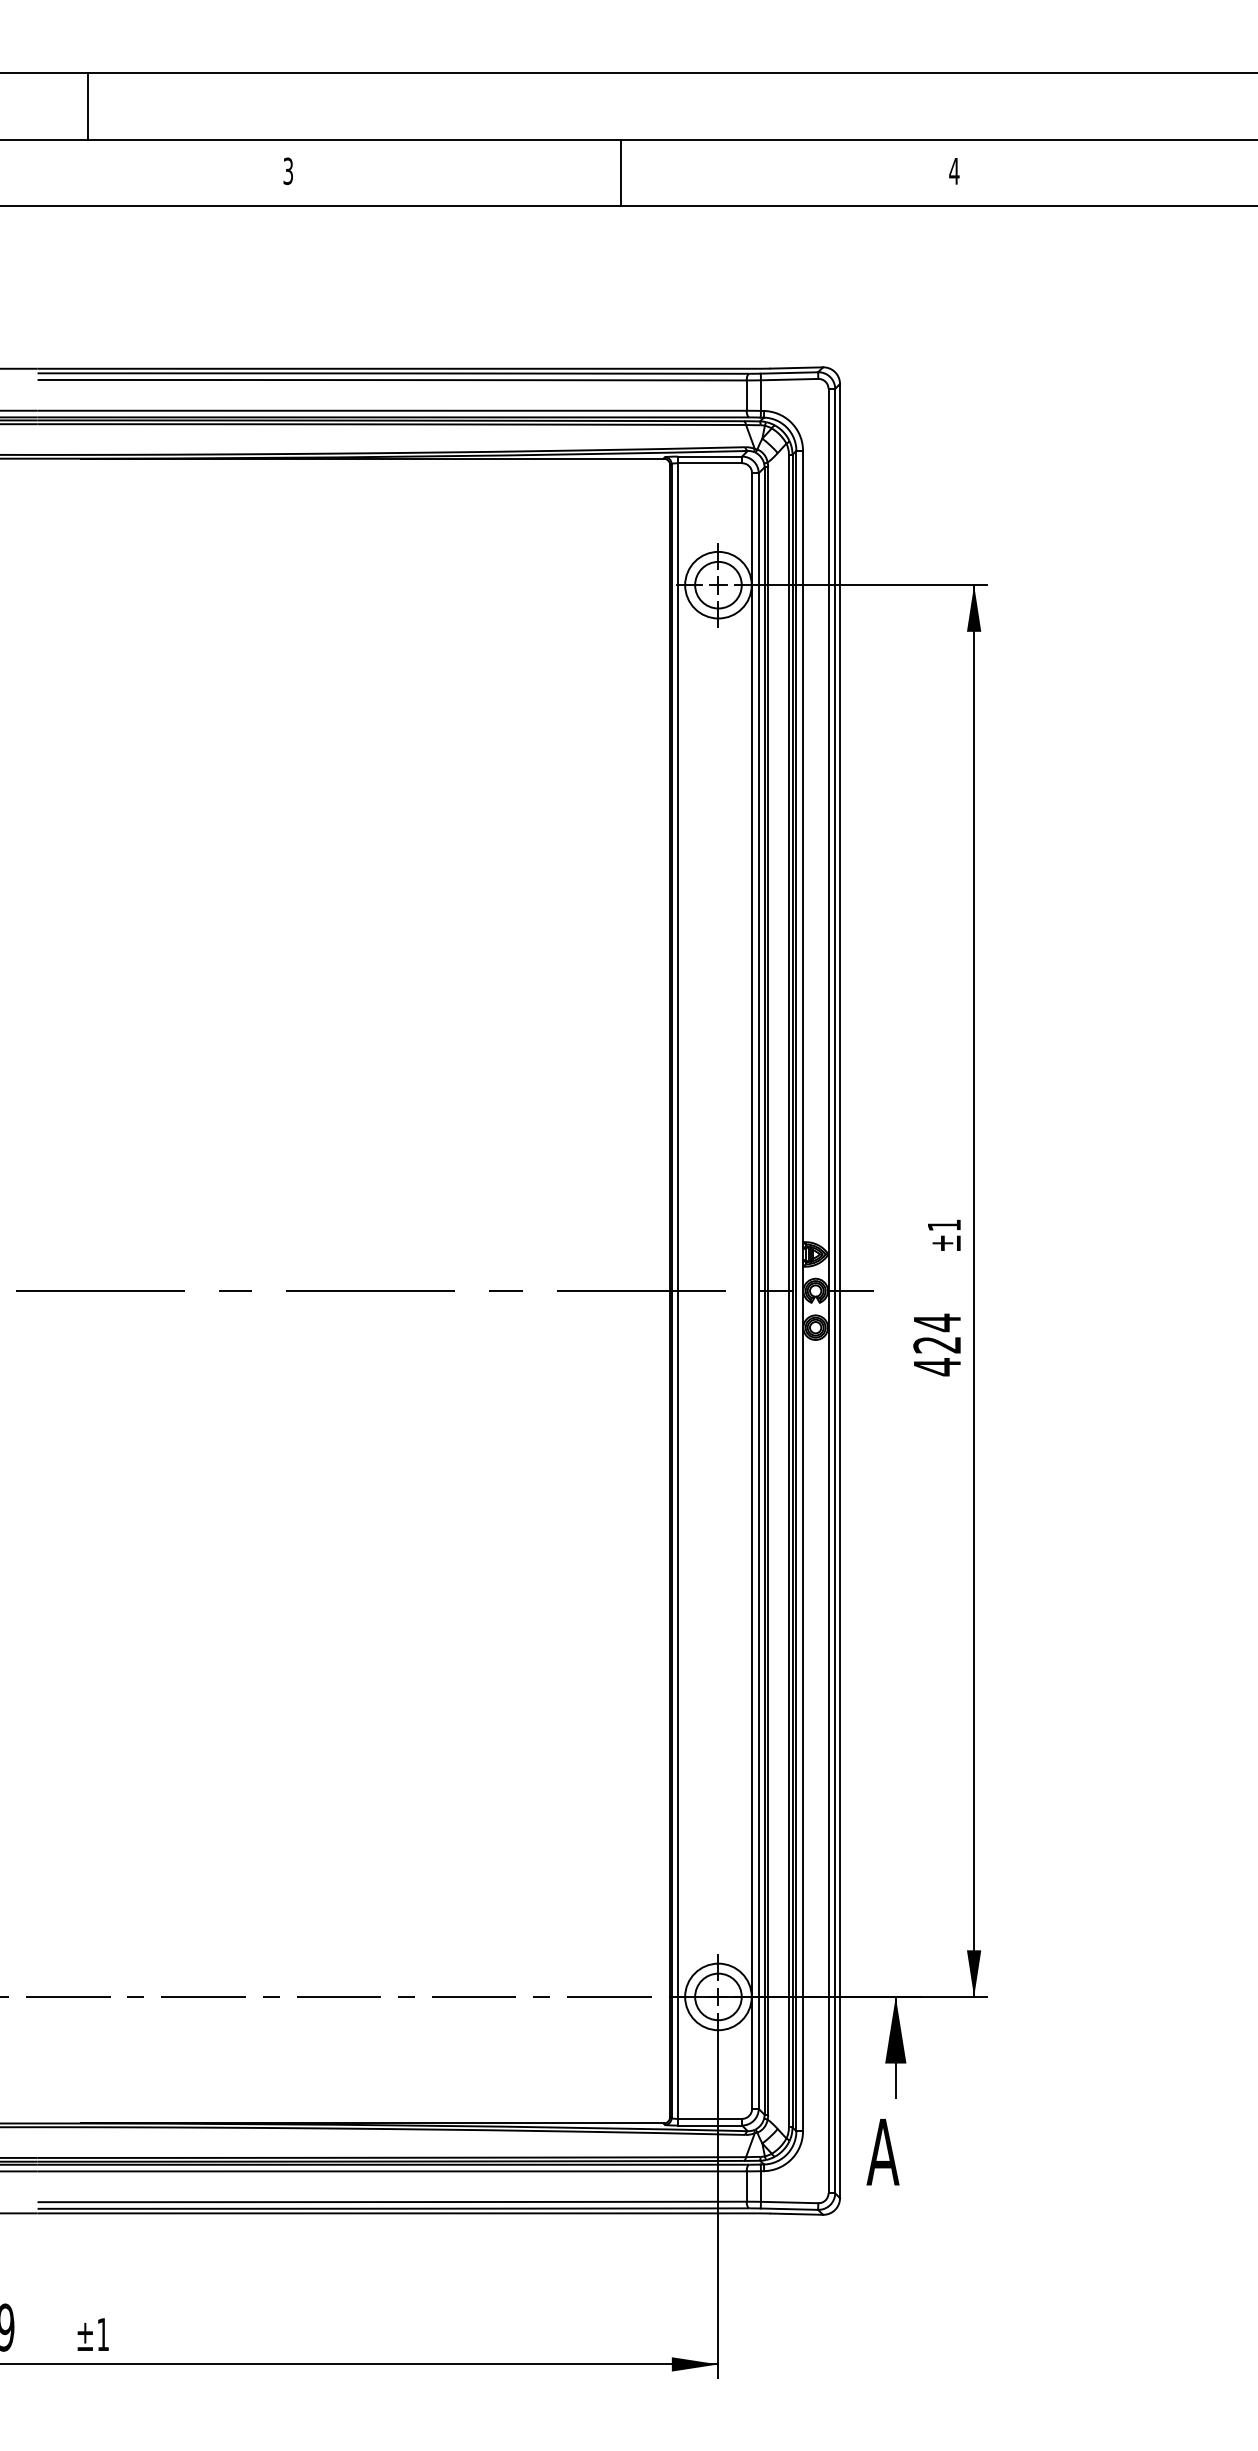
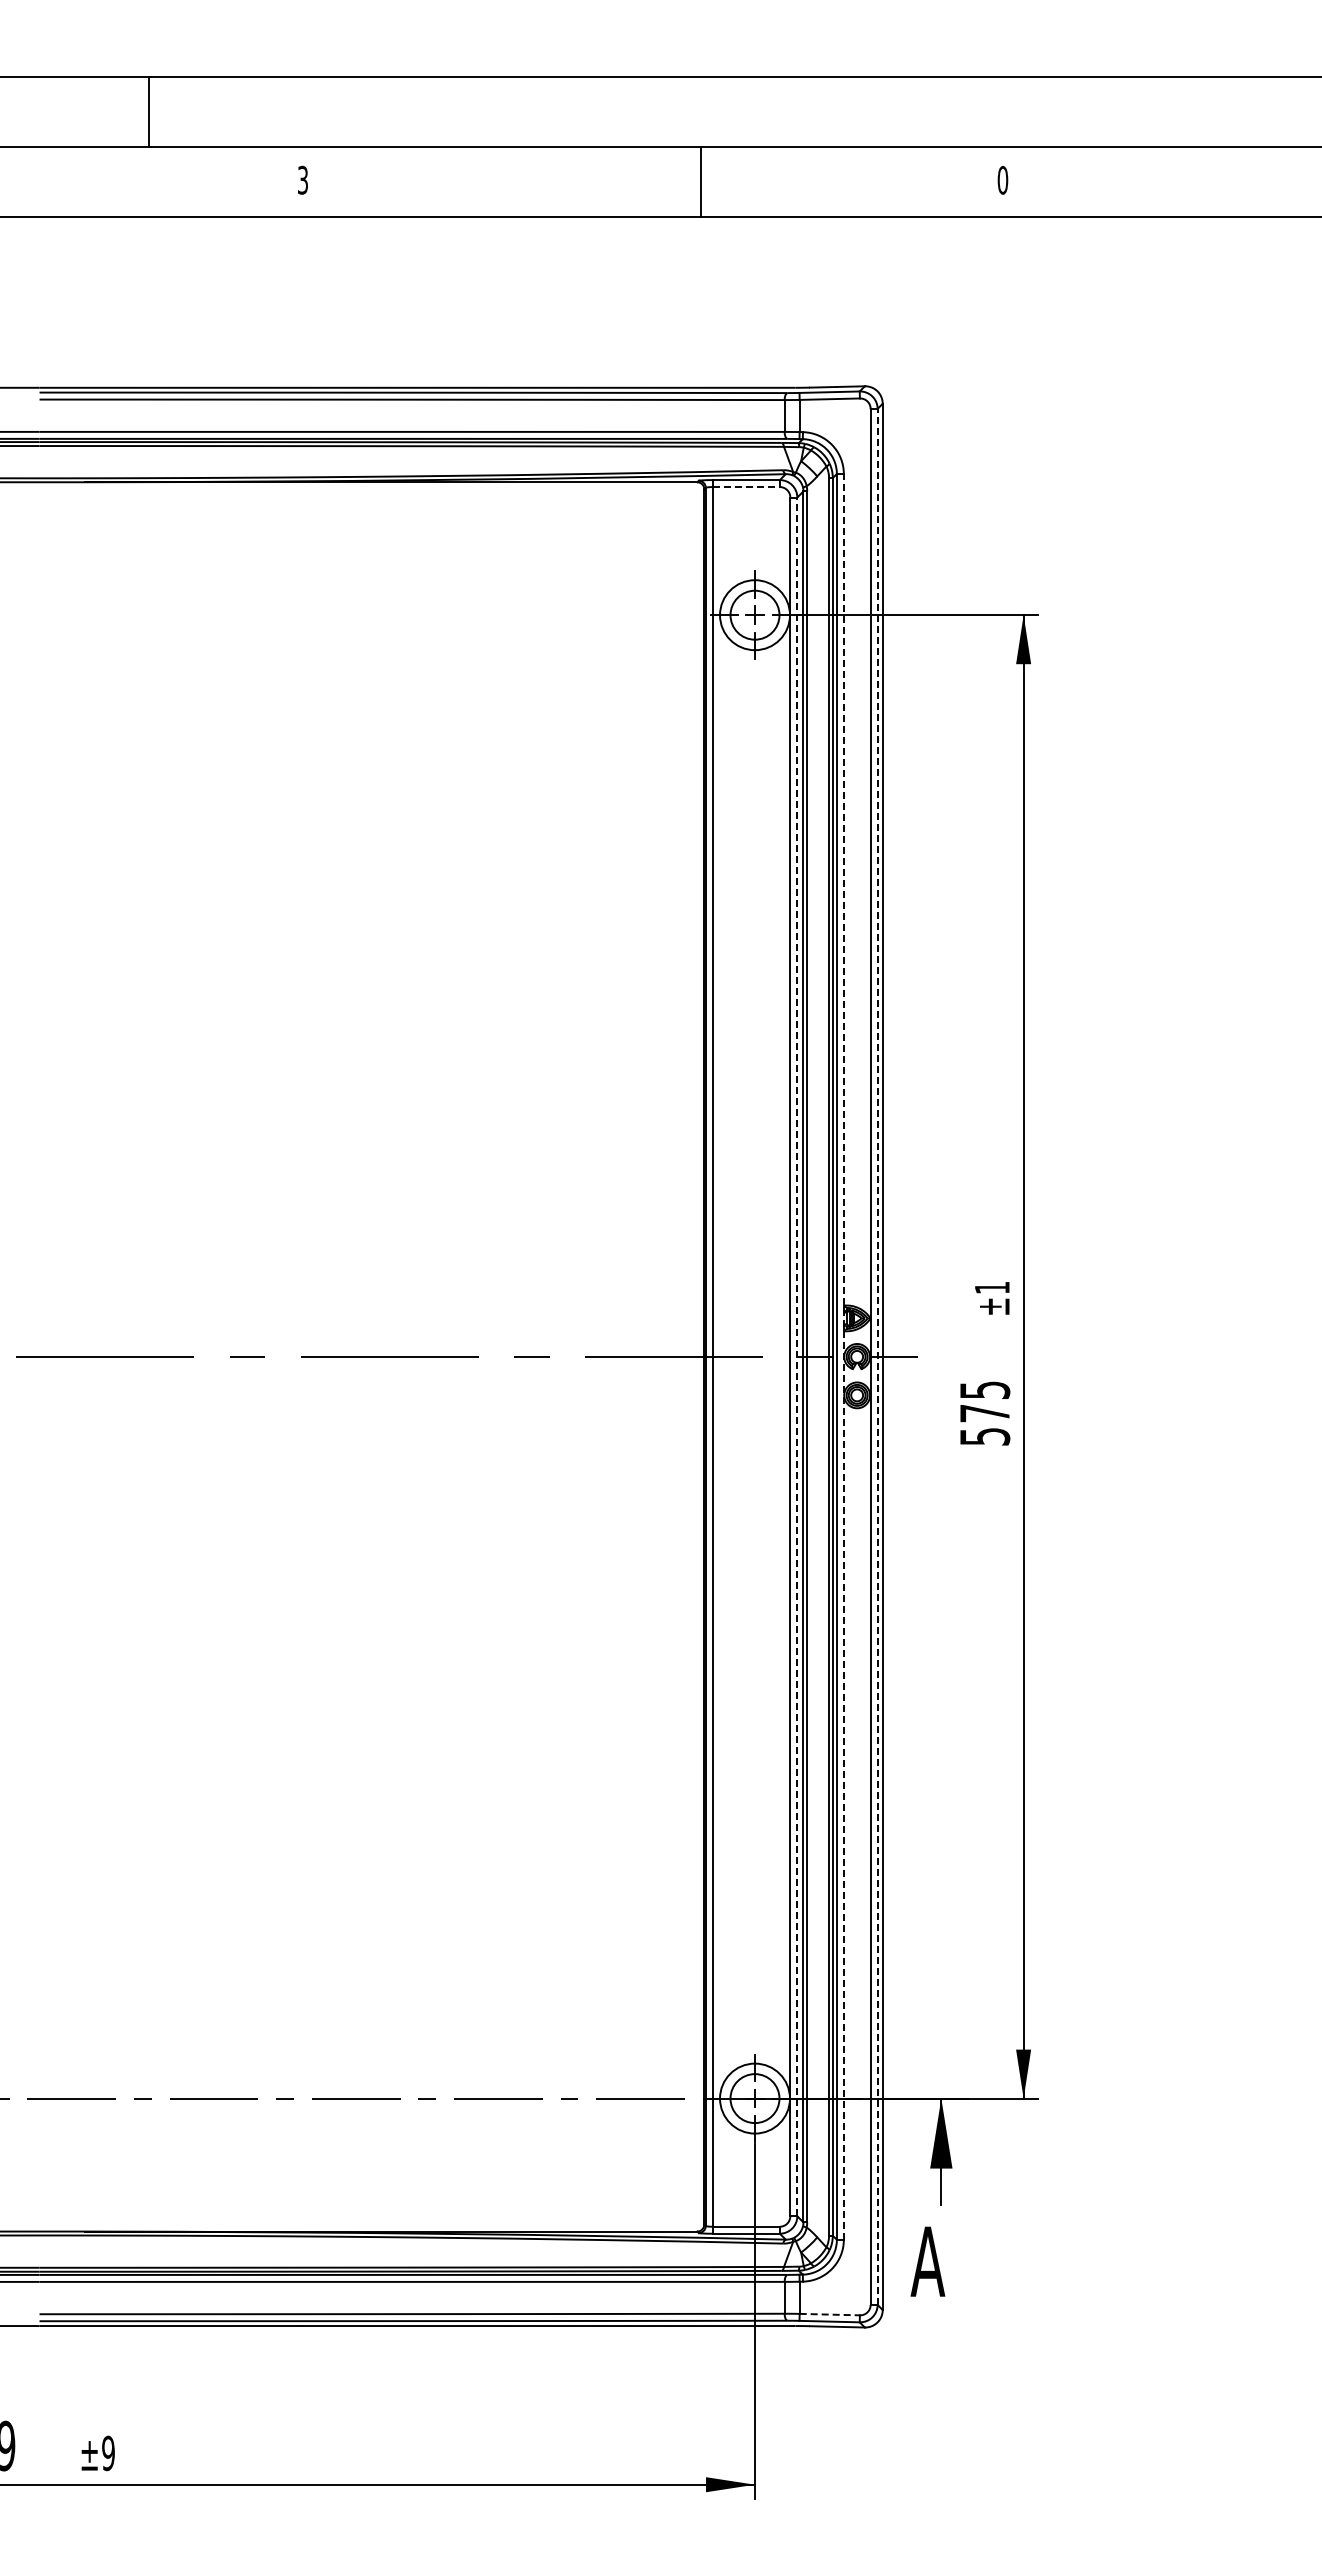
line: (87, 106) -> (148, 112), moved
text: (954, 171) -> (1002, 180), 4 -> 0
line: (620, 173) -> (700, 182), moved
line: (710, 463) -> (746, 487), solid -> dashed
line: (758, 1290) -> (797, 1356), solid -> dashed
line: (802, 1290) -> (843, 1356), solid -> dashed
line: (835, 1290) -> (877, 1356), solid -> dashed
text: (936, 1344) -> (984, 1413), 424 -> 575
line: (790, 2202) -> (830, 2314), solid -> dashed
text: (103, 2334) -> (108, 2453), ±1 -> ±9

